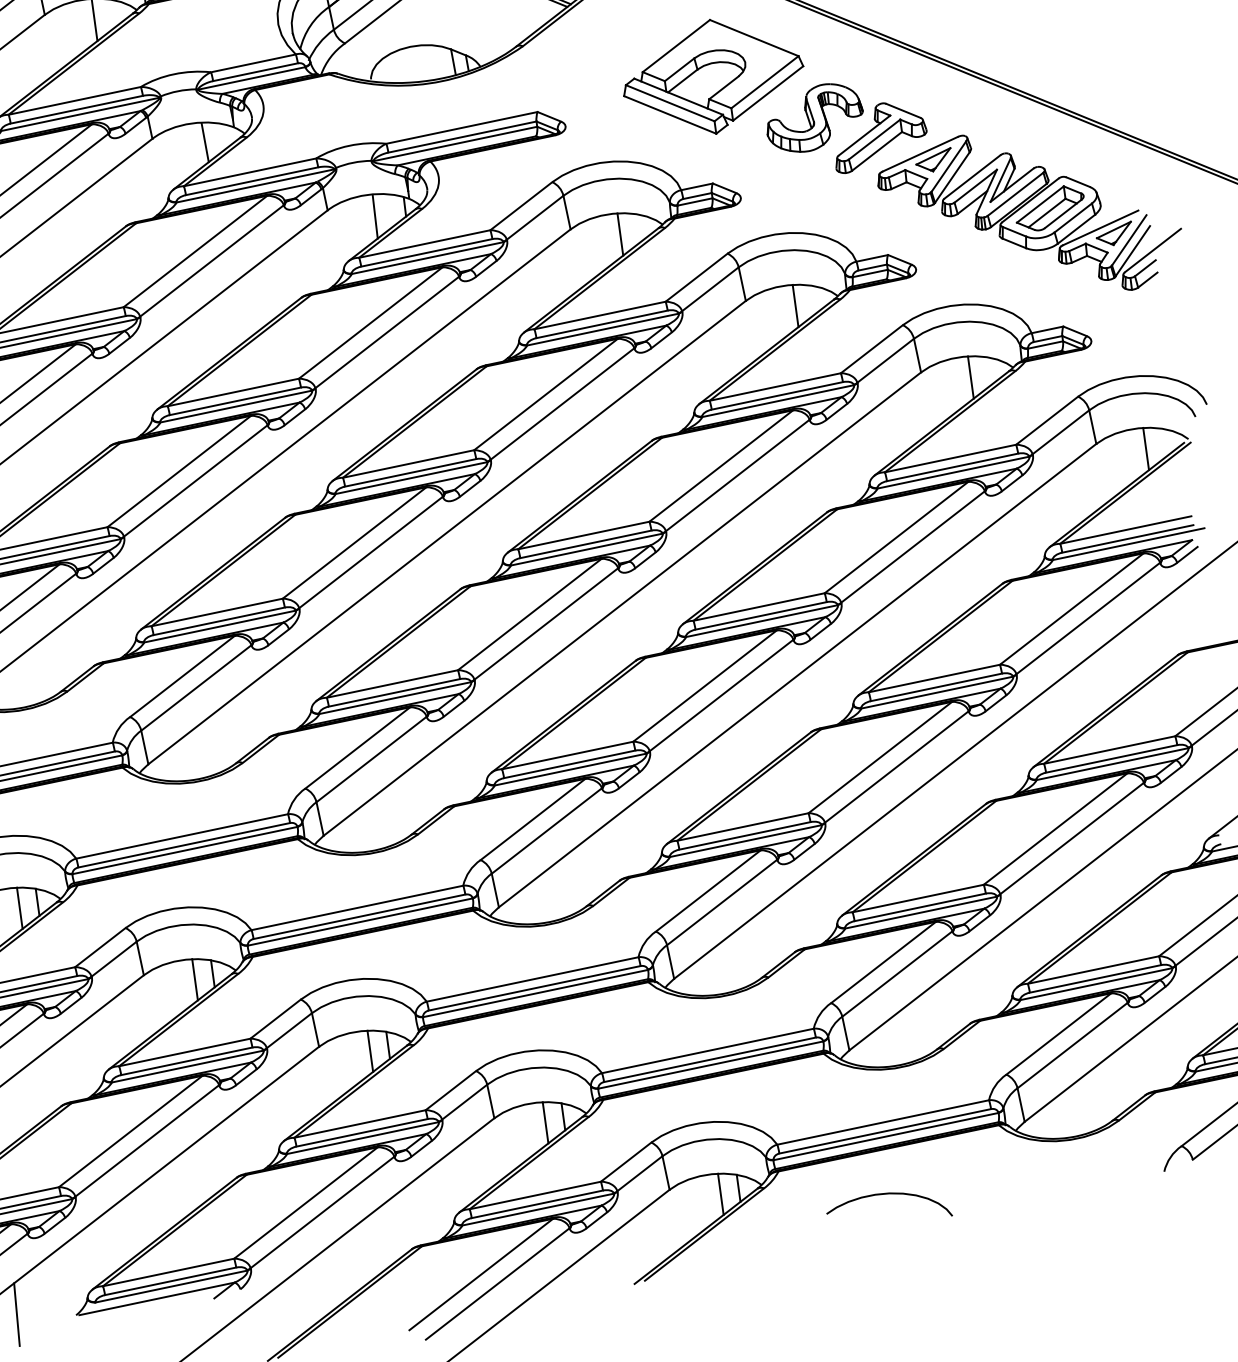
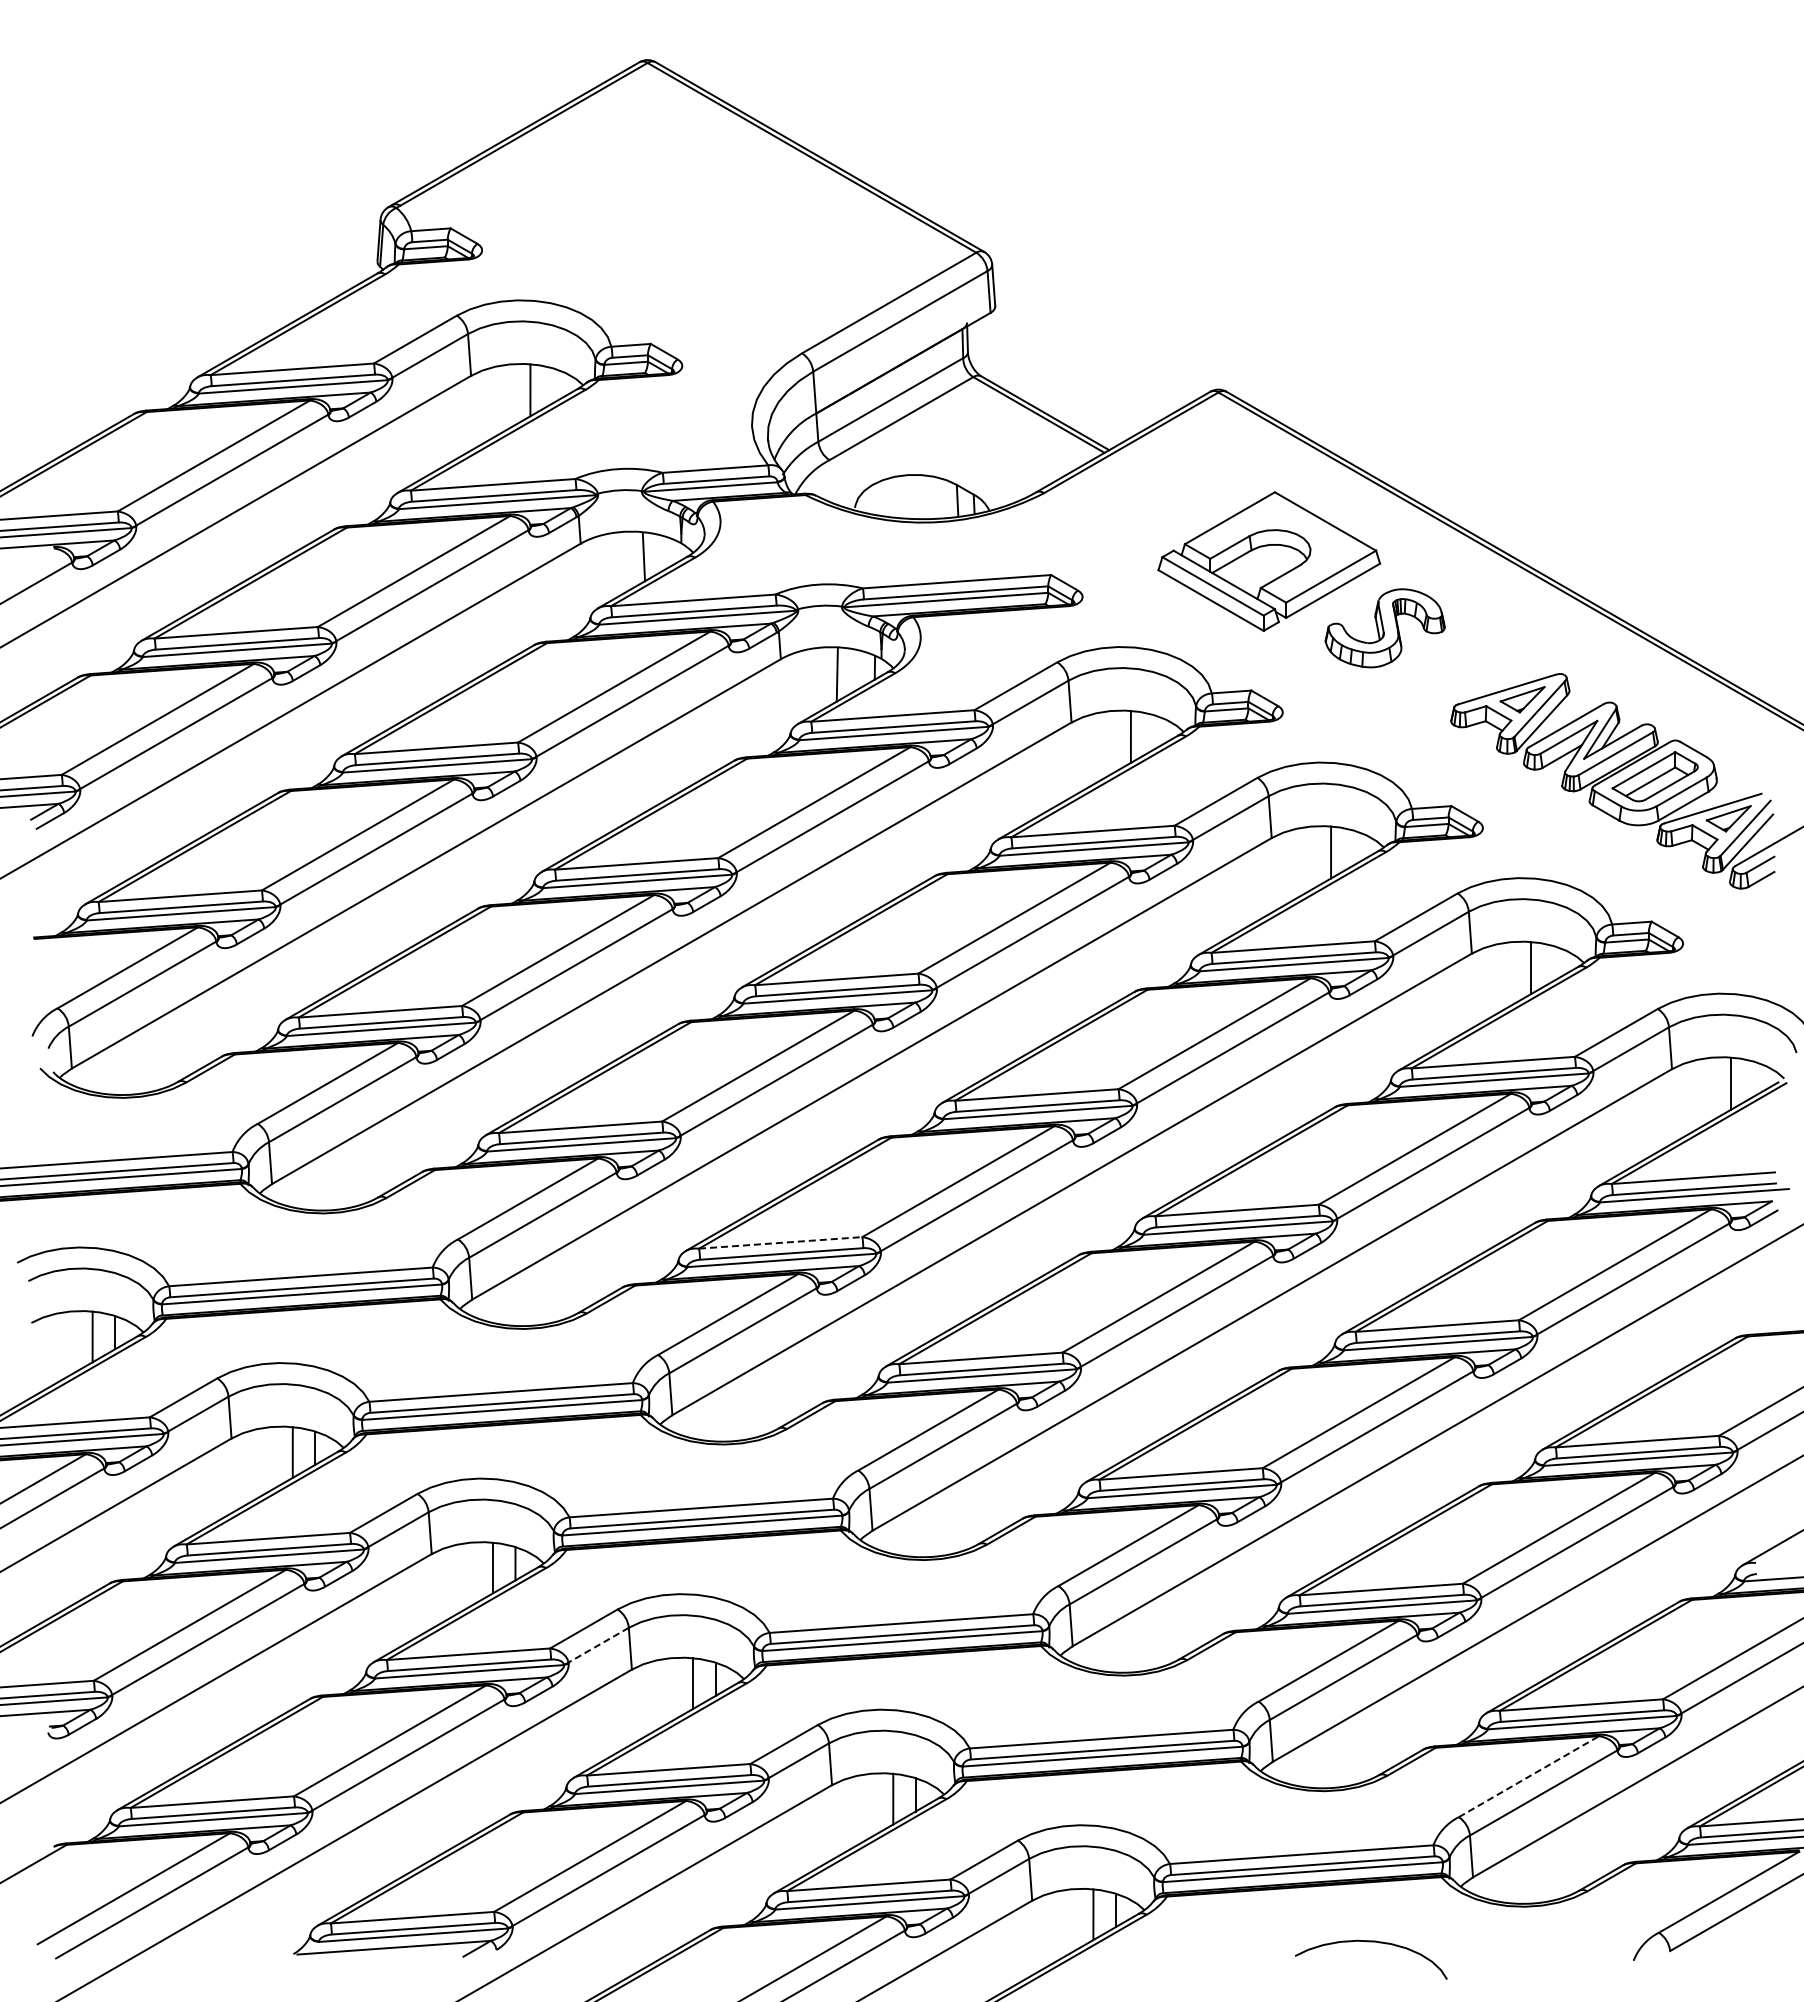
part: (879, 135) -> (1460, 660), removed
line: (392, 683) -> (780, 1242), solid -> dashed
line: (289, 1030) -> (598, 1645), solid -> dashed
line: (1058, 1033) -> (1528, 1776), solid -> dashed
curve: (887, 1194) -> (1371, 1942), moved
line: (16, 1314) -> (221, 1943), removed

